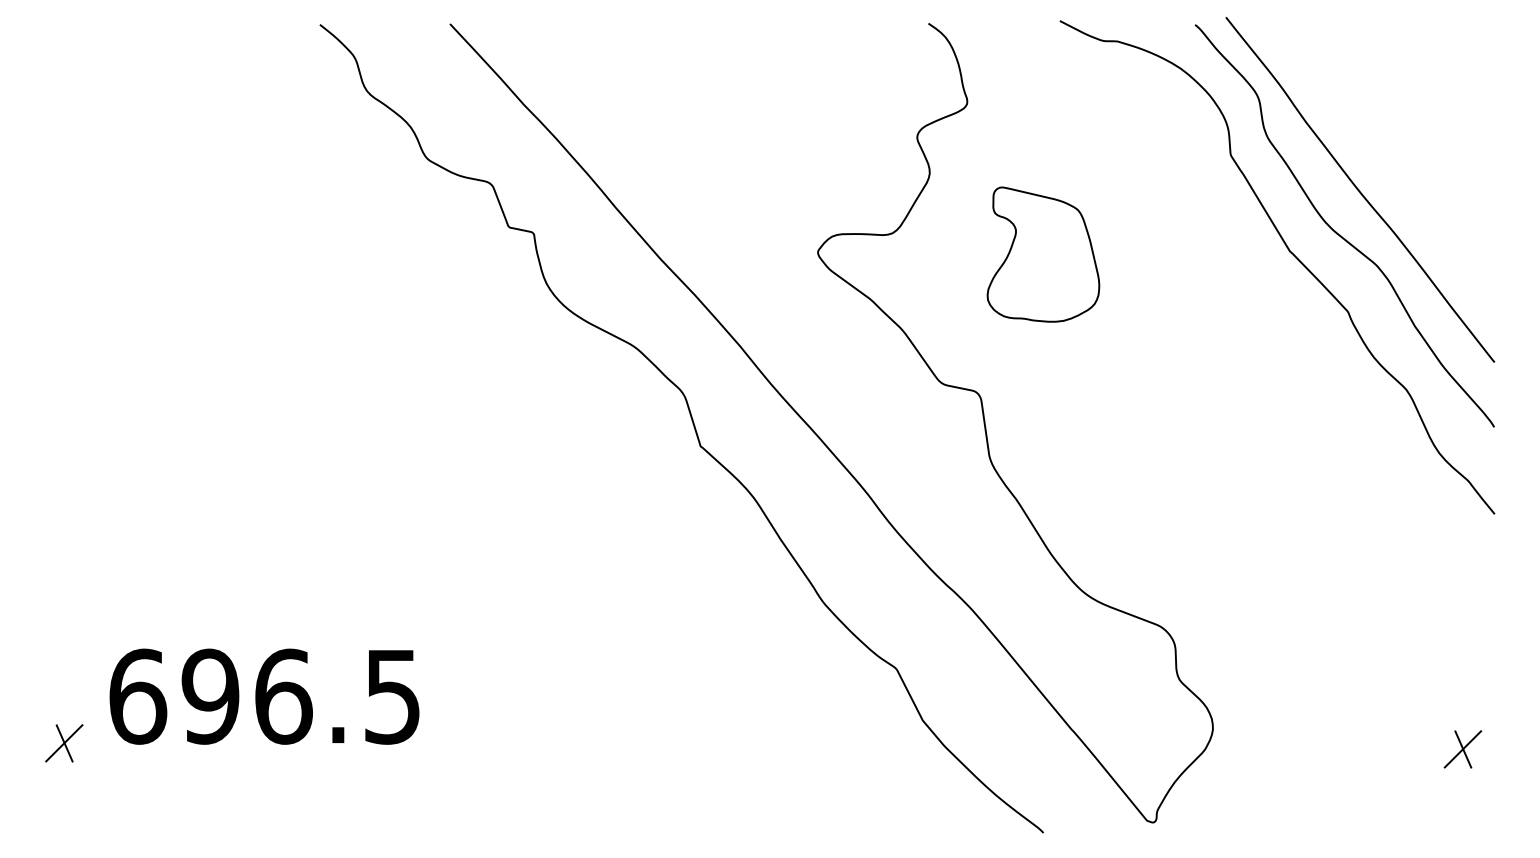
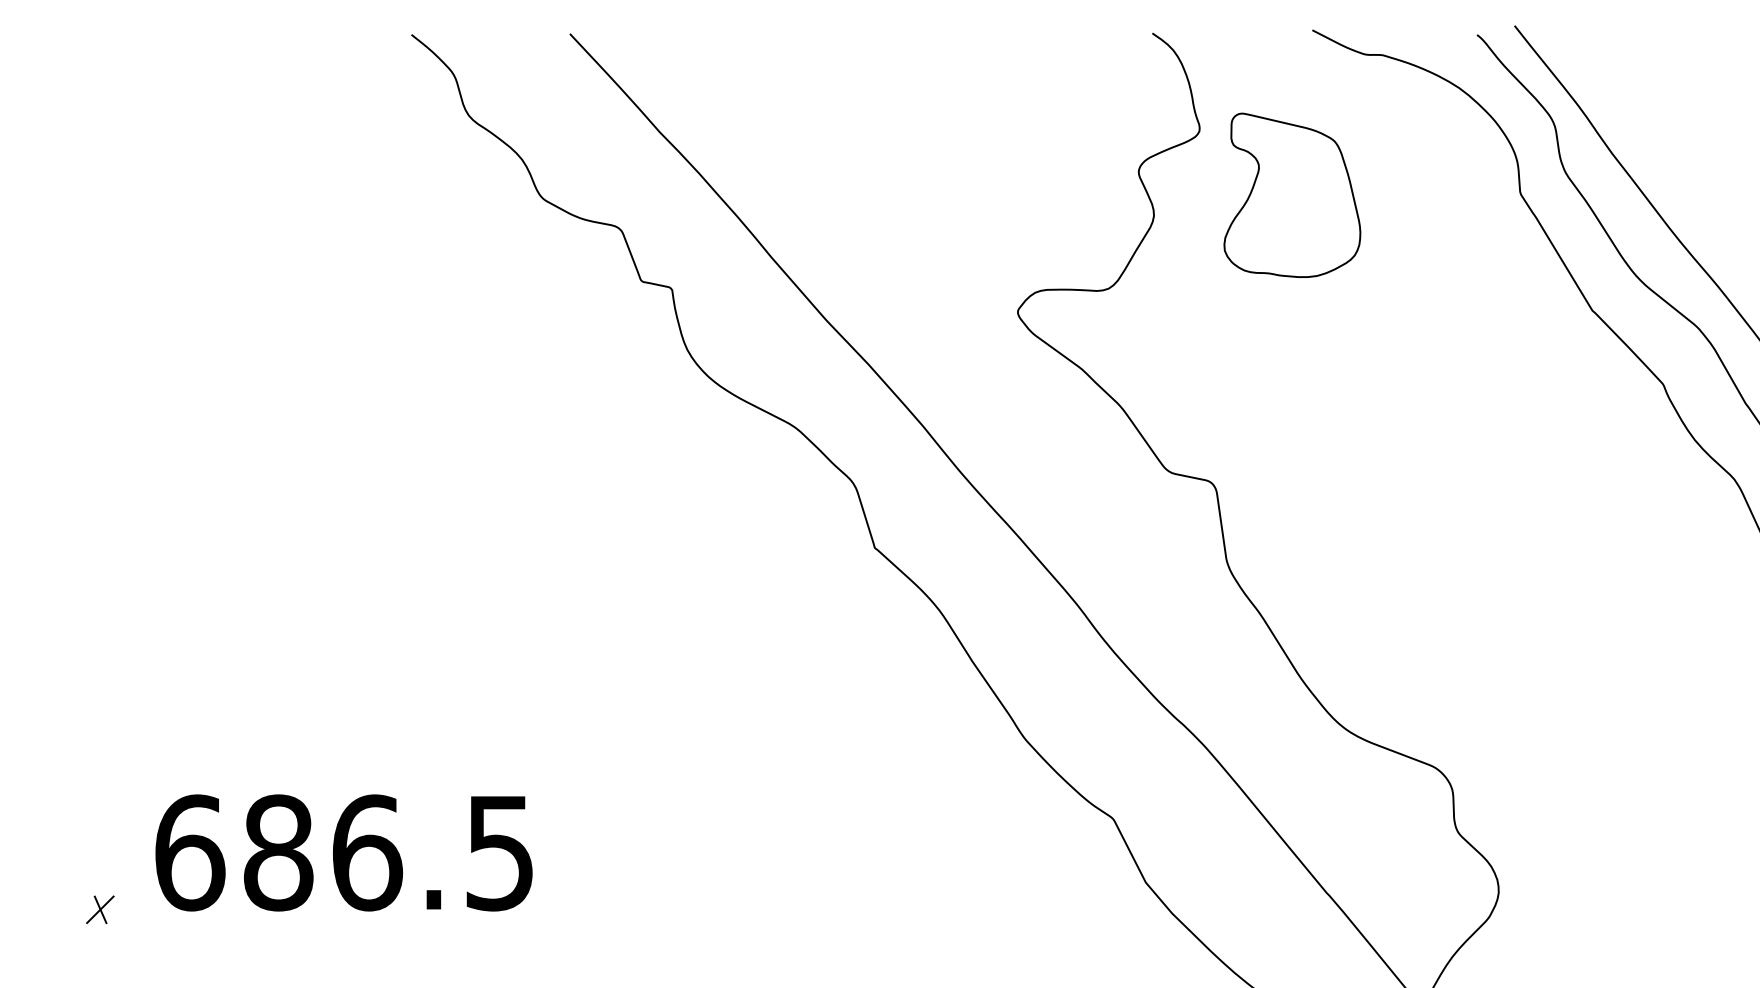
part: (1043, 254) -> (1292, 195), moved
text: (210, 696) -> (278, 852), 696.5 -> 686.5
part: (64, 743) -> (100, 909), size x0.6

